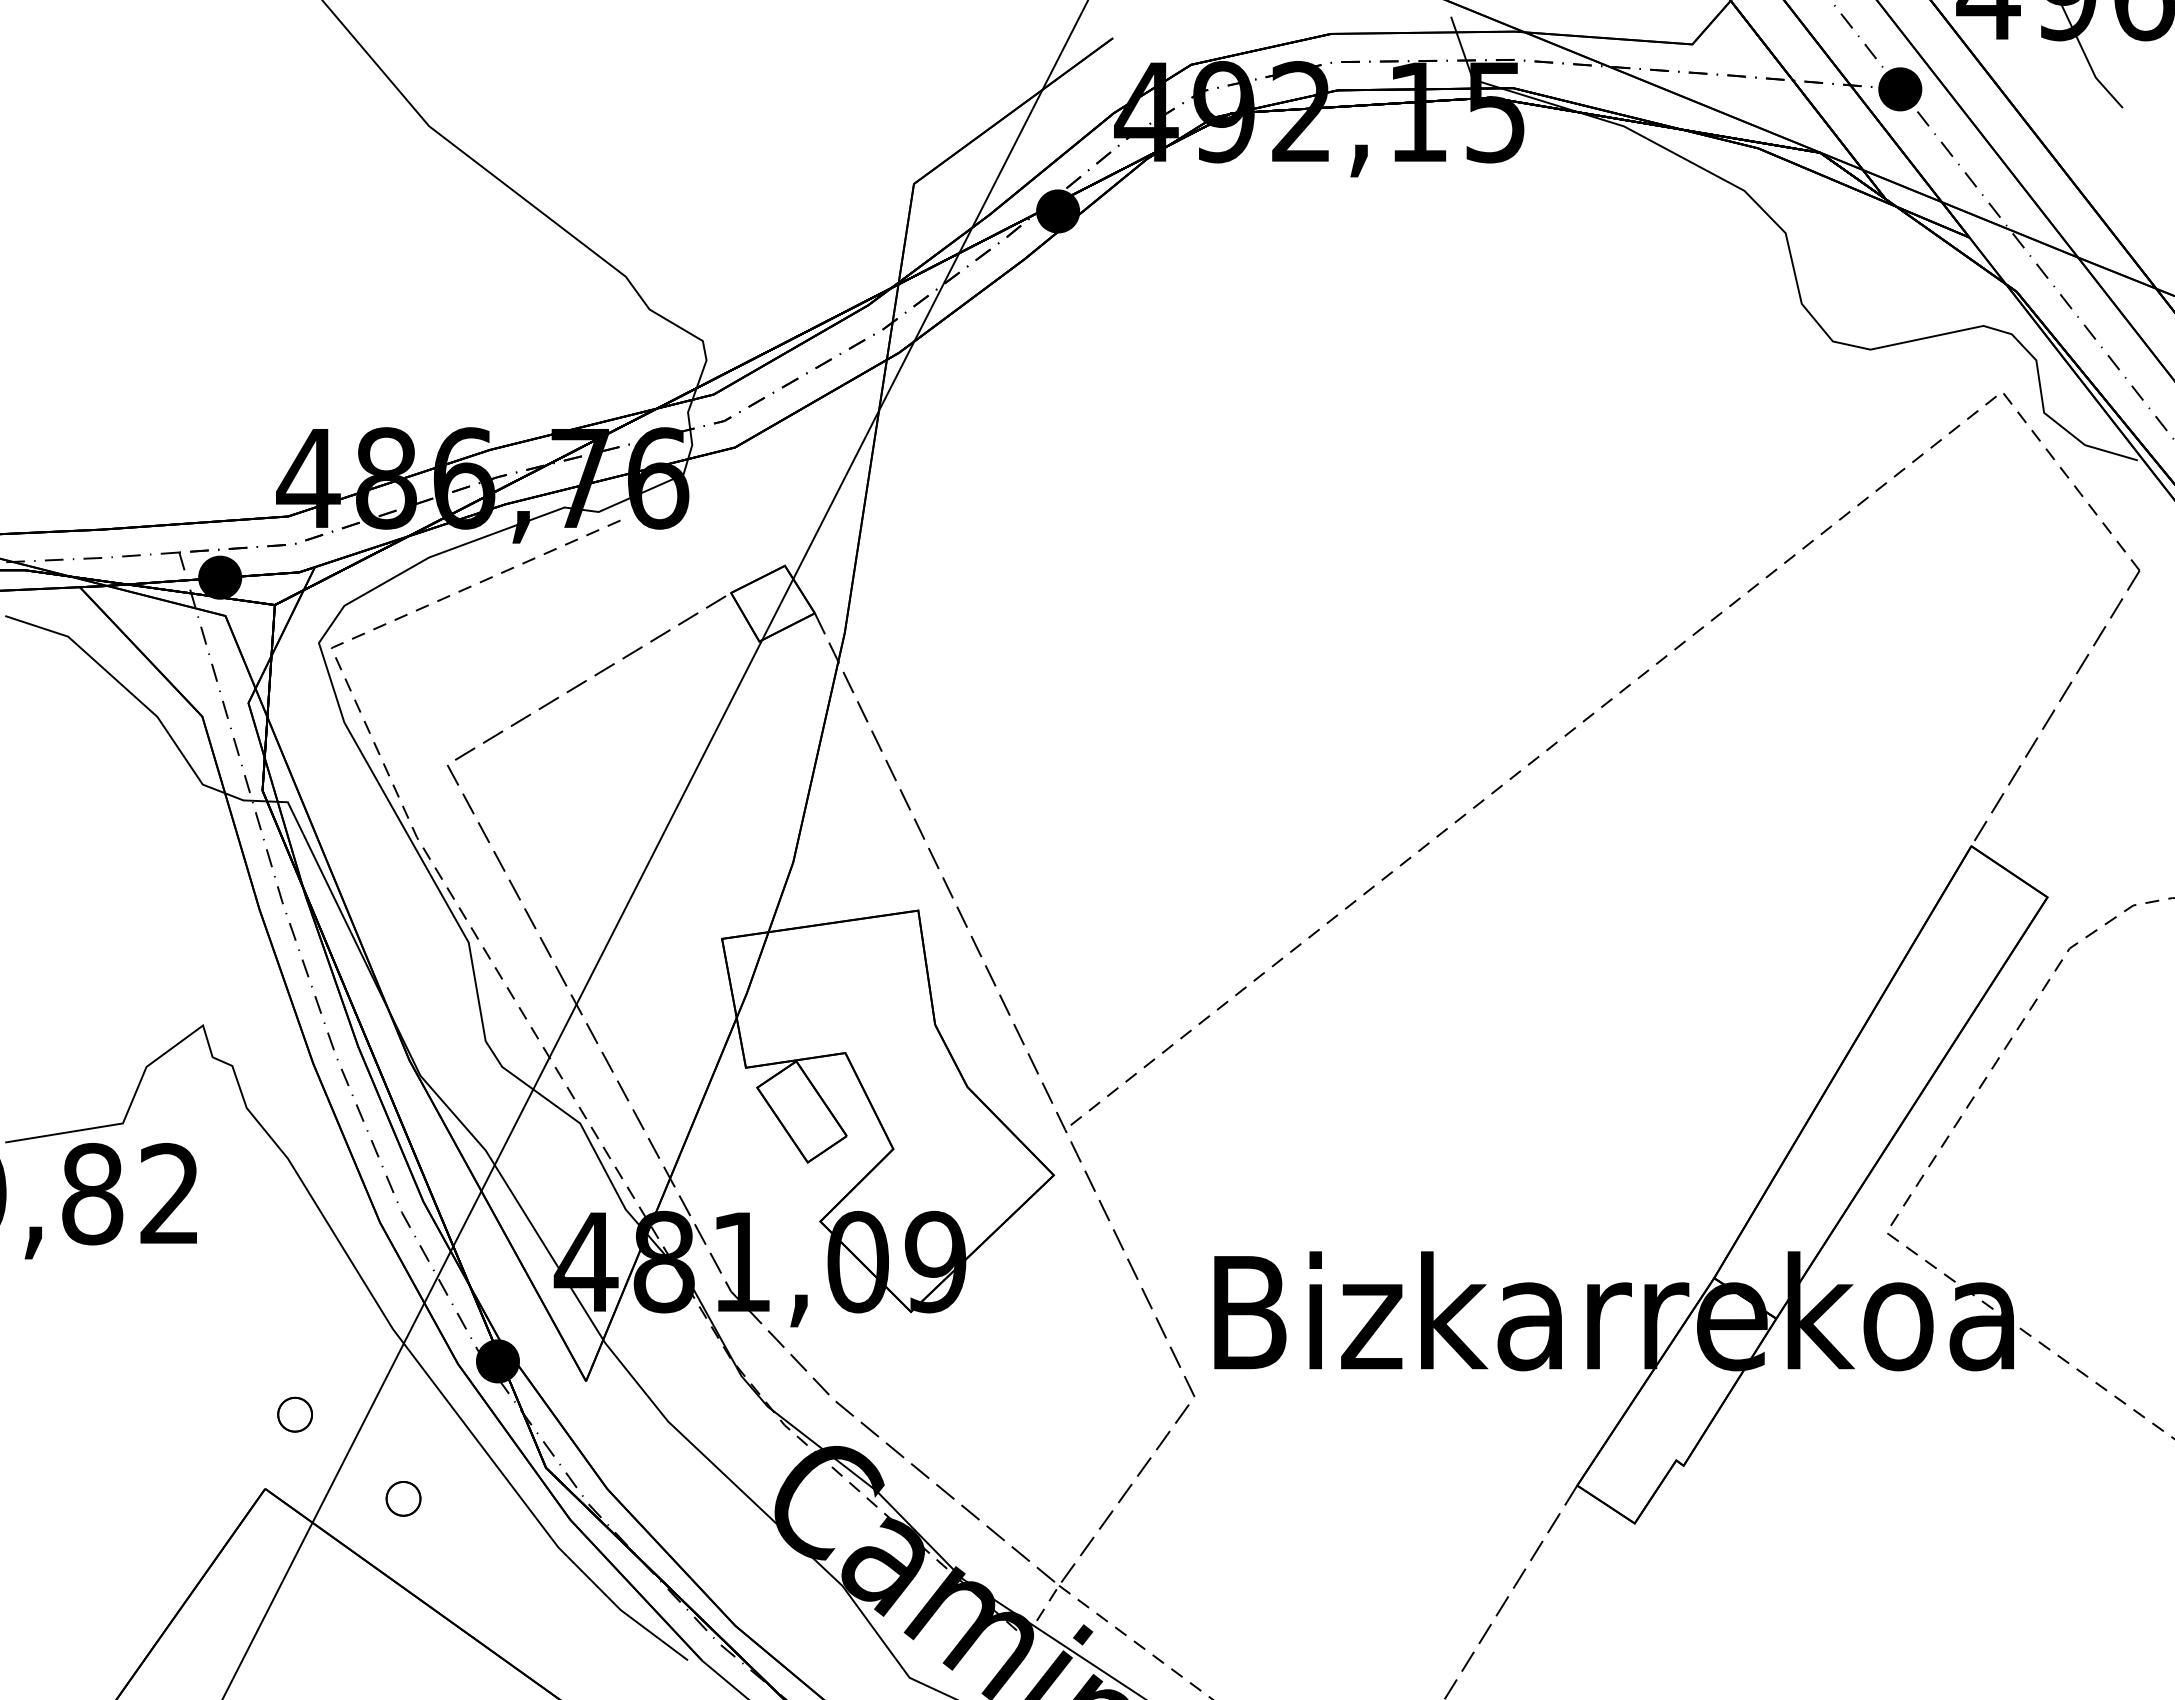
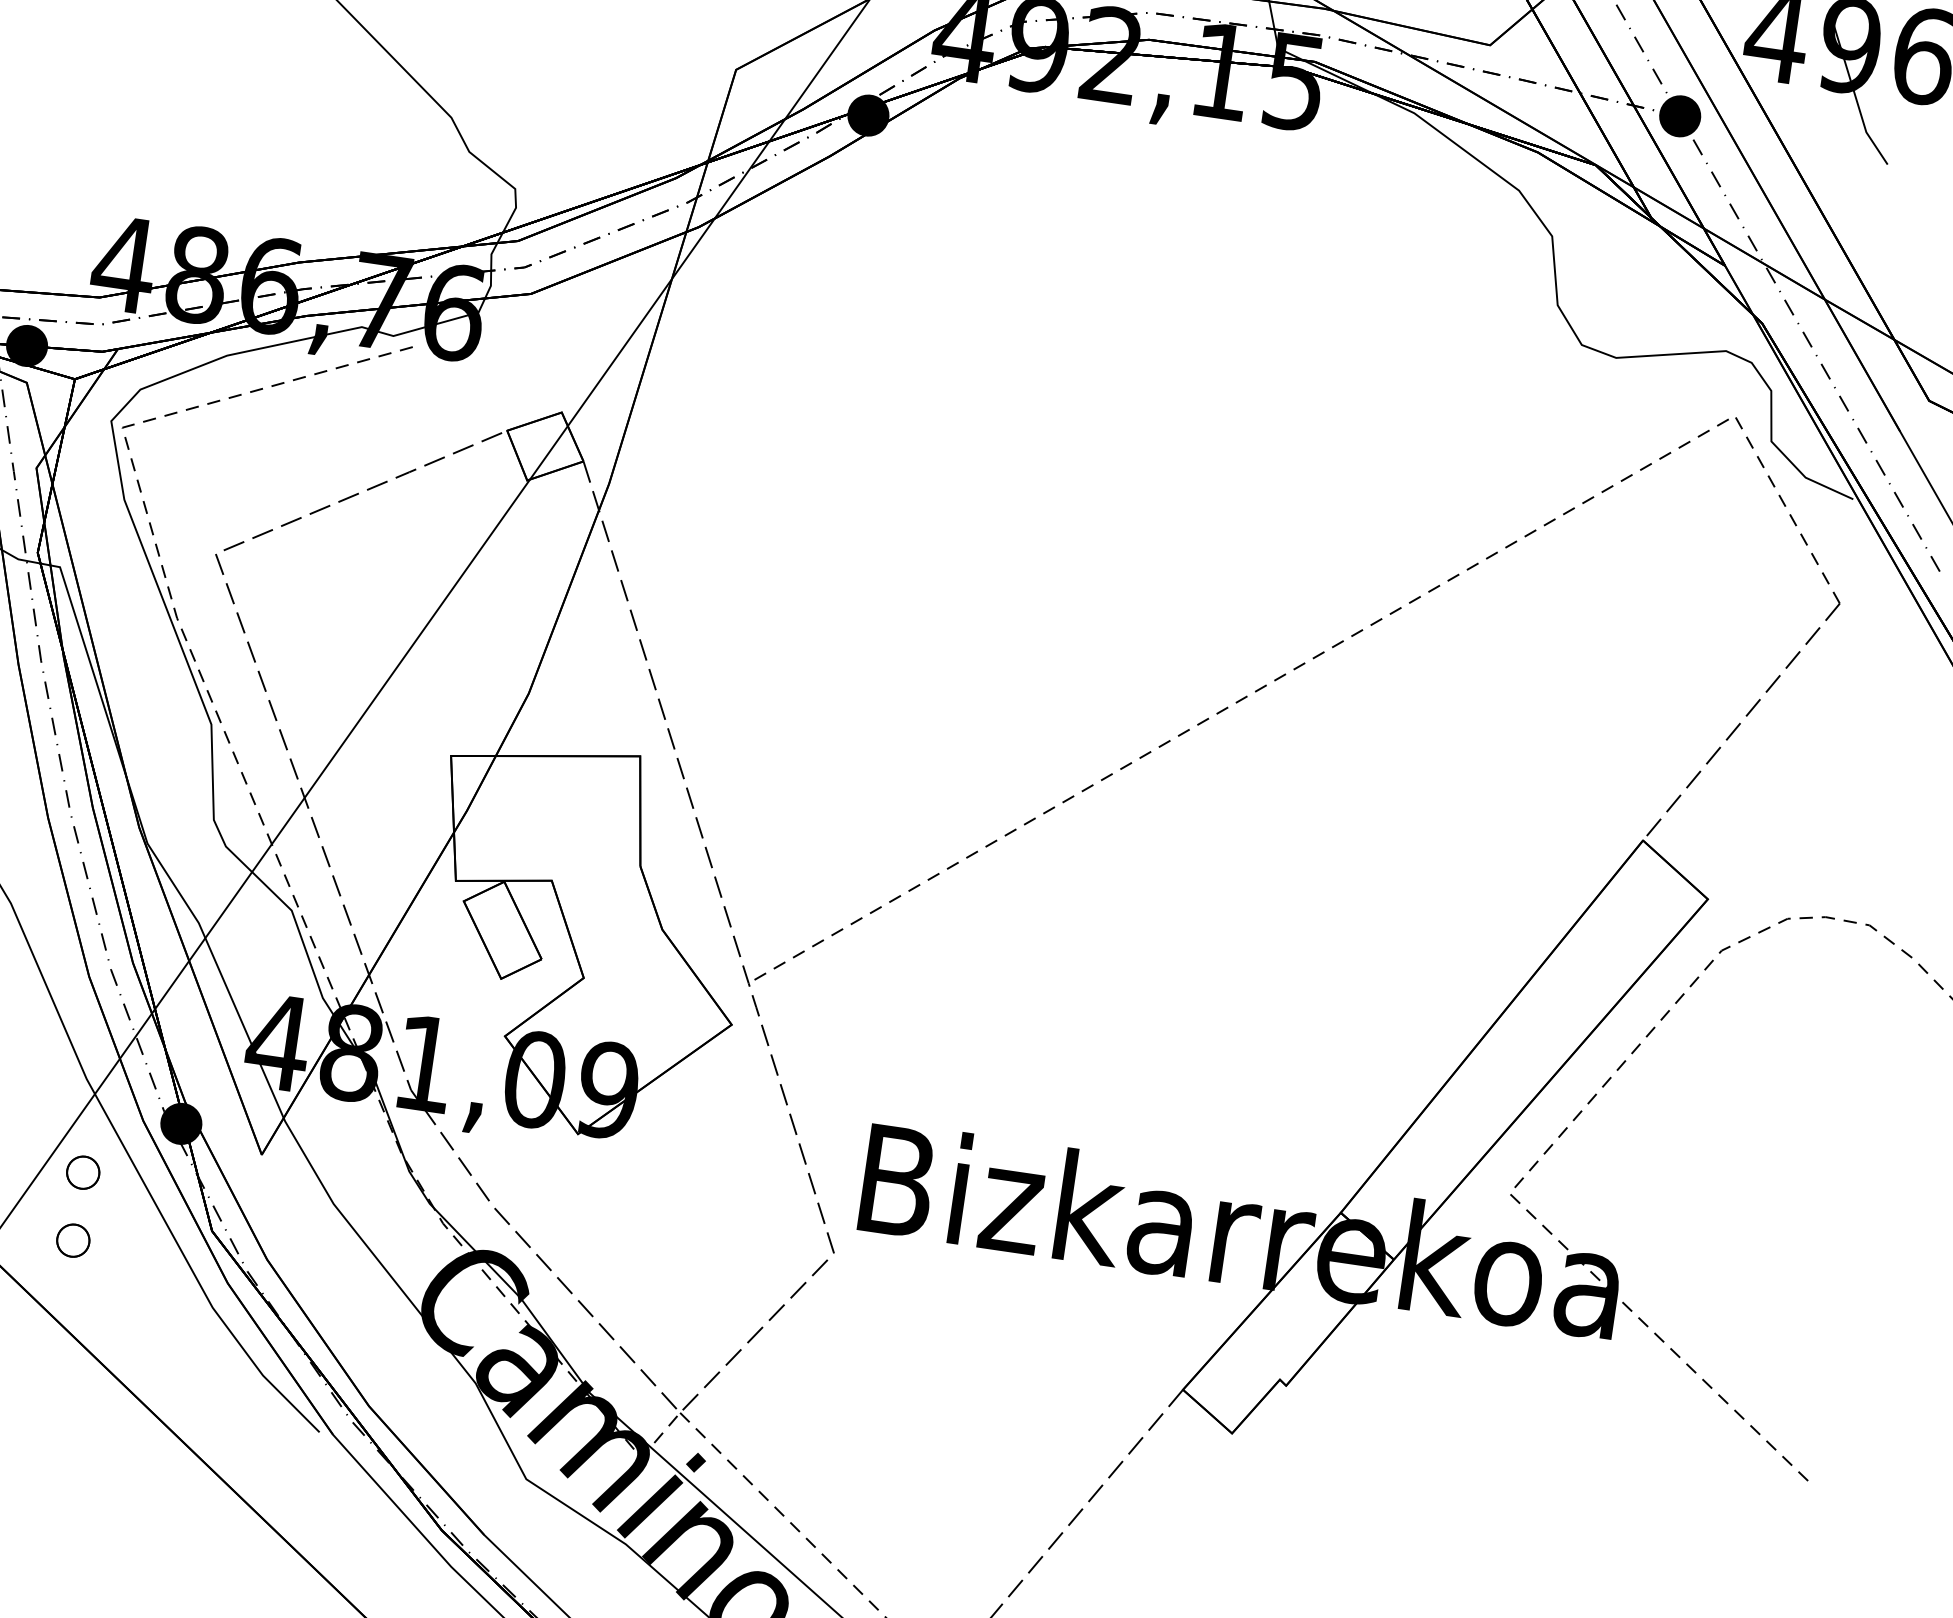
part: (403, 1426) -> (83, 1172), added

